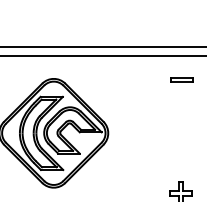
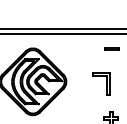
part: (165, 135) -> (101, 83), added

